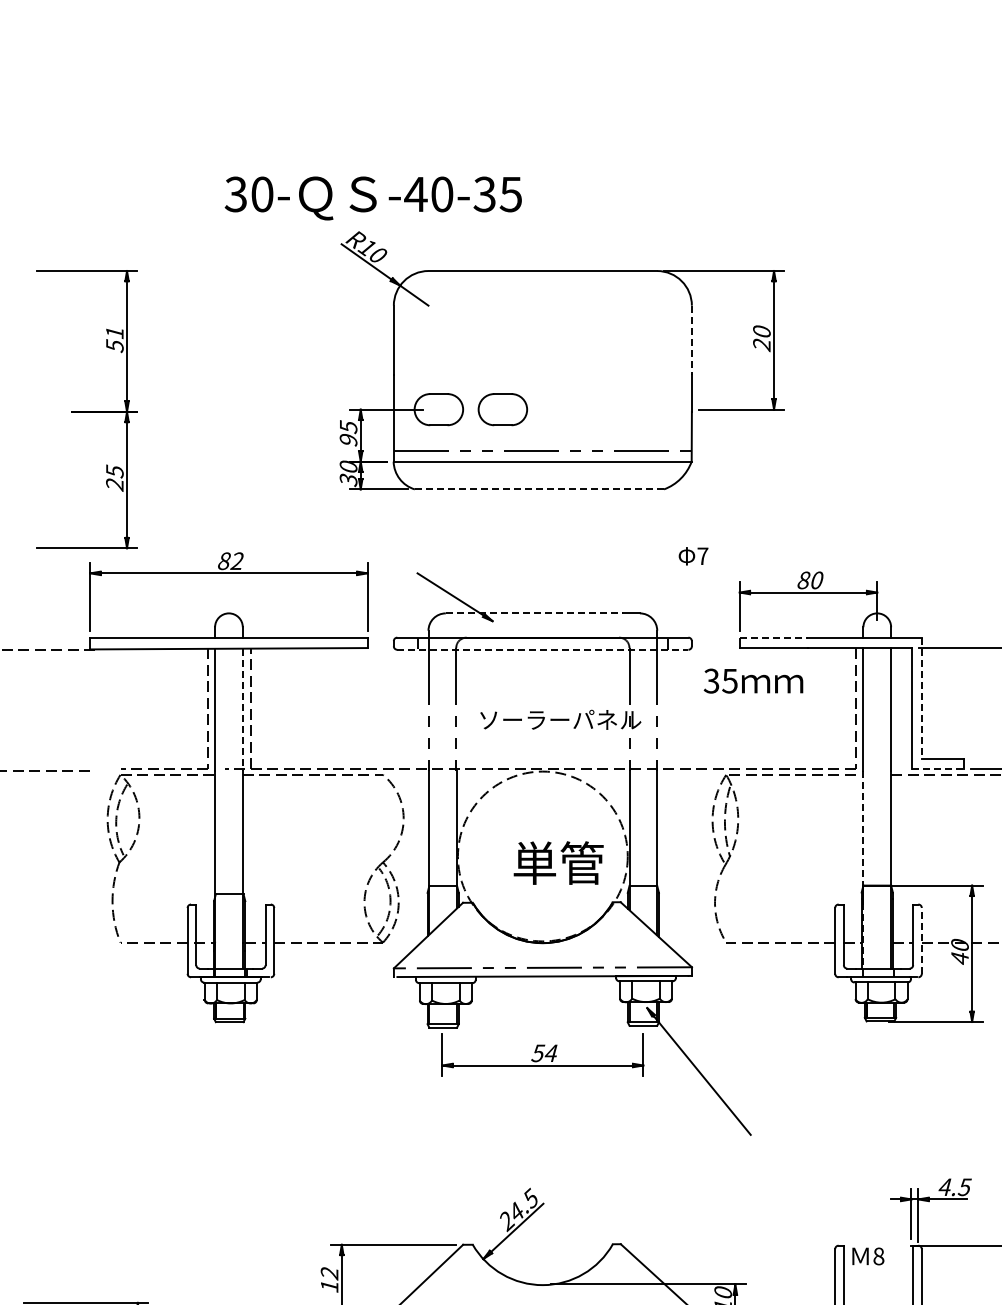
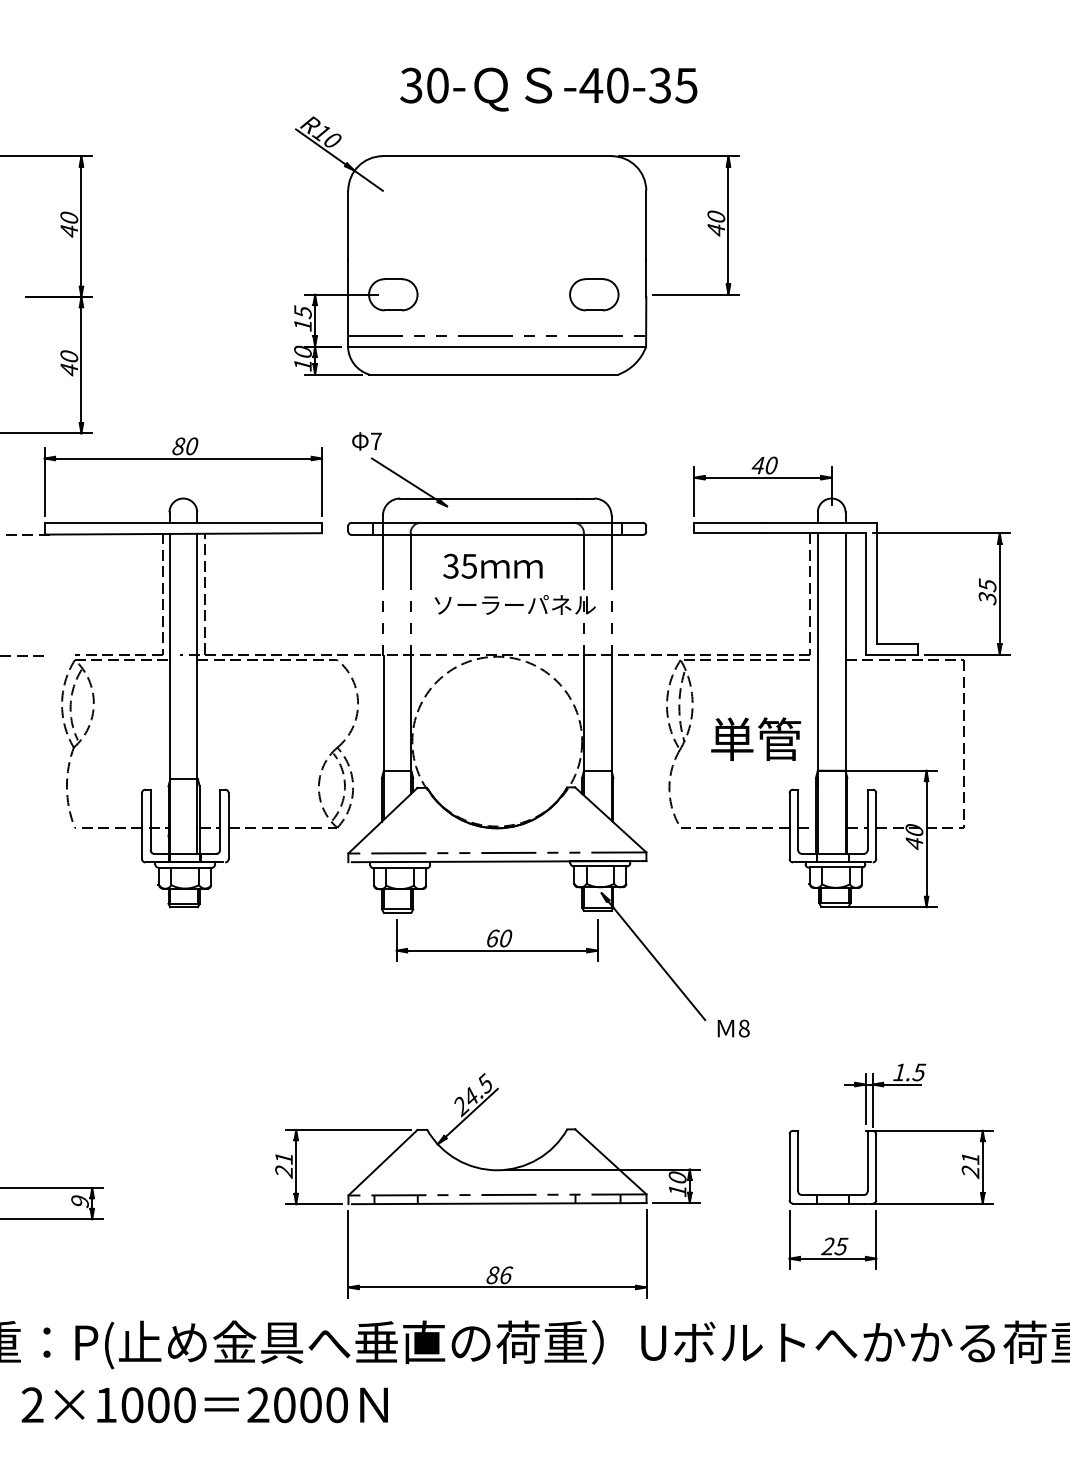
text: (373, 198) -> (548, 89), moved
text: (115, 339) -> (69, 224), 51 -> 40
line: (692, 340) -> (646, 225), dashed -> solid
text: (761, 345) -> (715, 230), 20 -> 40
part: (503, 409) -> (594, 294), moved
text: (348, 440) -> (302, 325), 95 -> 15
text: (115, 478) -> (69, 363), 25 -> 40
text: (348, 480) -> (302, 365), 30 -> 10
line: (539, 489) -> (493, 374), dashed -> solid
text: (693, 556) -> (366, 441), moved
text: (237, 561) -> (191, 446), 82 -> 80
text: (803, 580) -> (757, 465), 80 -> 40
line: (535, 613) -> (489, 498), dashed -> solid
line: (774, 637) -> (728, 522), dashed -> solid
line: (543, 649) -> (497, 534), dashed -> solid
text: (753, 680) -> (492, 565), moved
line: (922, 698) -> (876, 583), dashed -> solid
line: (243, 710) -> (197, 595), dashed -> solid
line: (938, 769) -> (892, 654), dashed -> solid
text: (559, 862) -> (756, 738), moved
line: (863, 869) -> (817, 754), dashed -> solid
line: (922, 941) -> (876, 826), dashed -> solid
text: (544, 1053) -> (498, 938), 54 -> 60
text: (945, 1187) -> (899, 1072), 4.5 -> 1.5
text: (868, 1256) -> (733, 1028), moved
text: (329, 1280) -> (283, 1165), 12 -> 21

